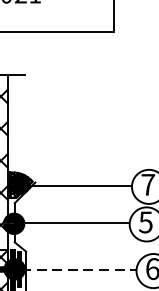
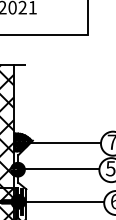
line: (78, 270) -> (63, 202), dashed -> solid

